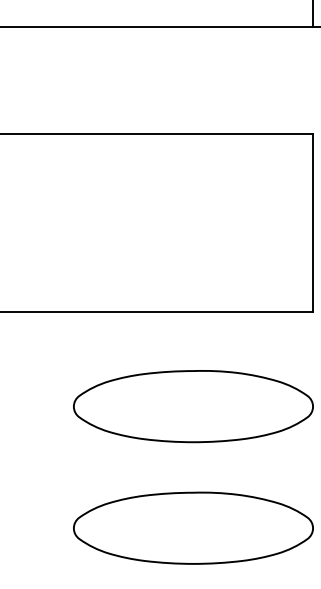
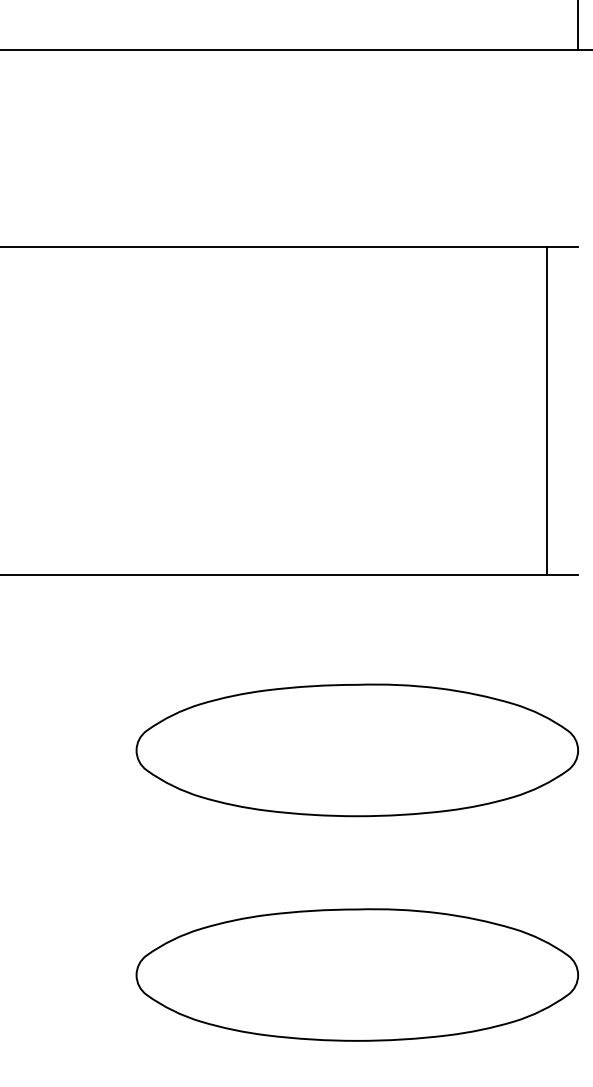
line: (313, 222) -> (547, 410), moved

